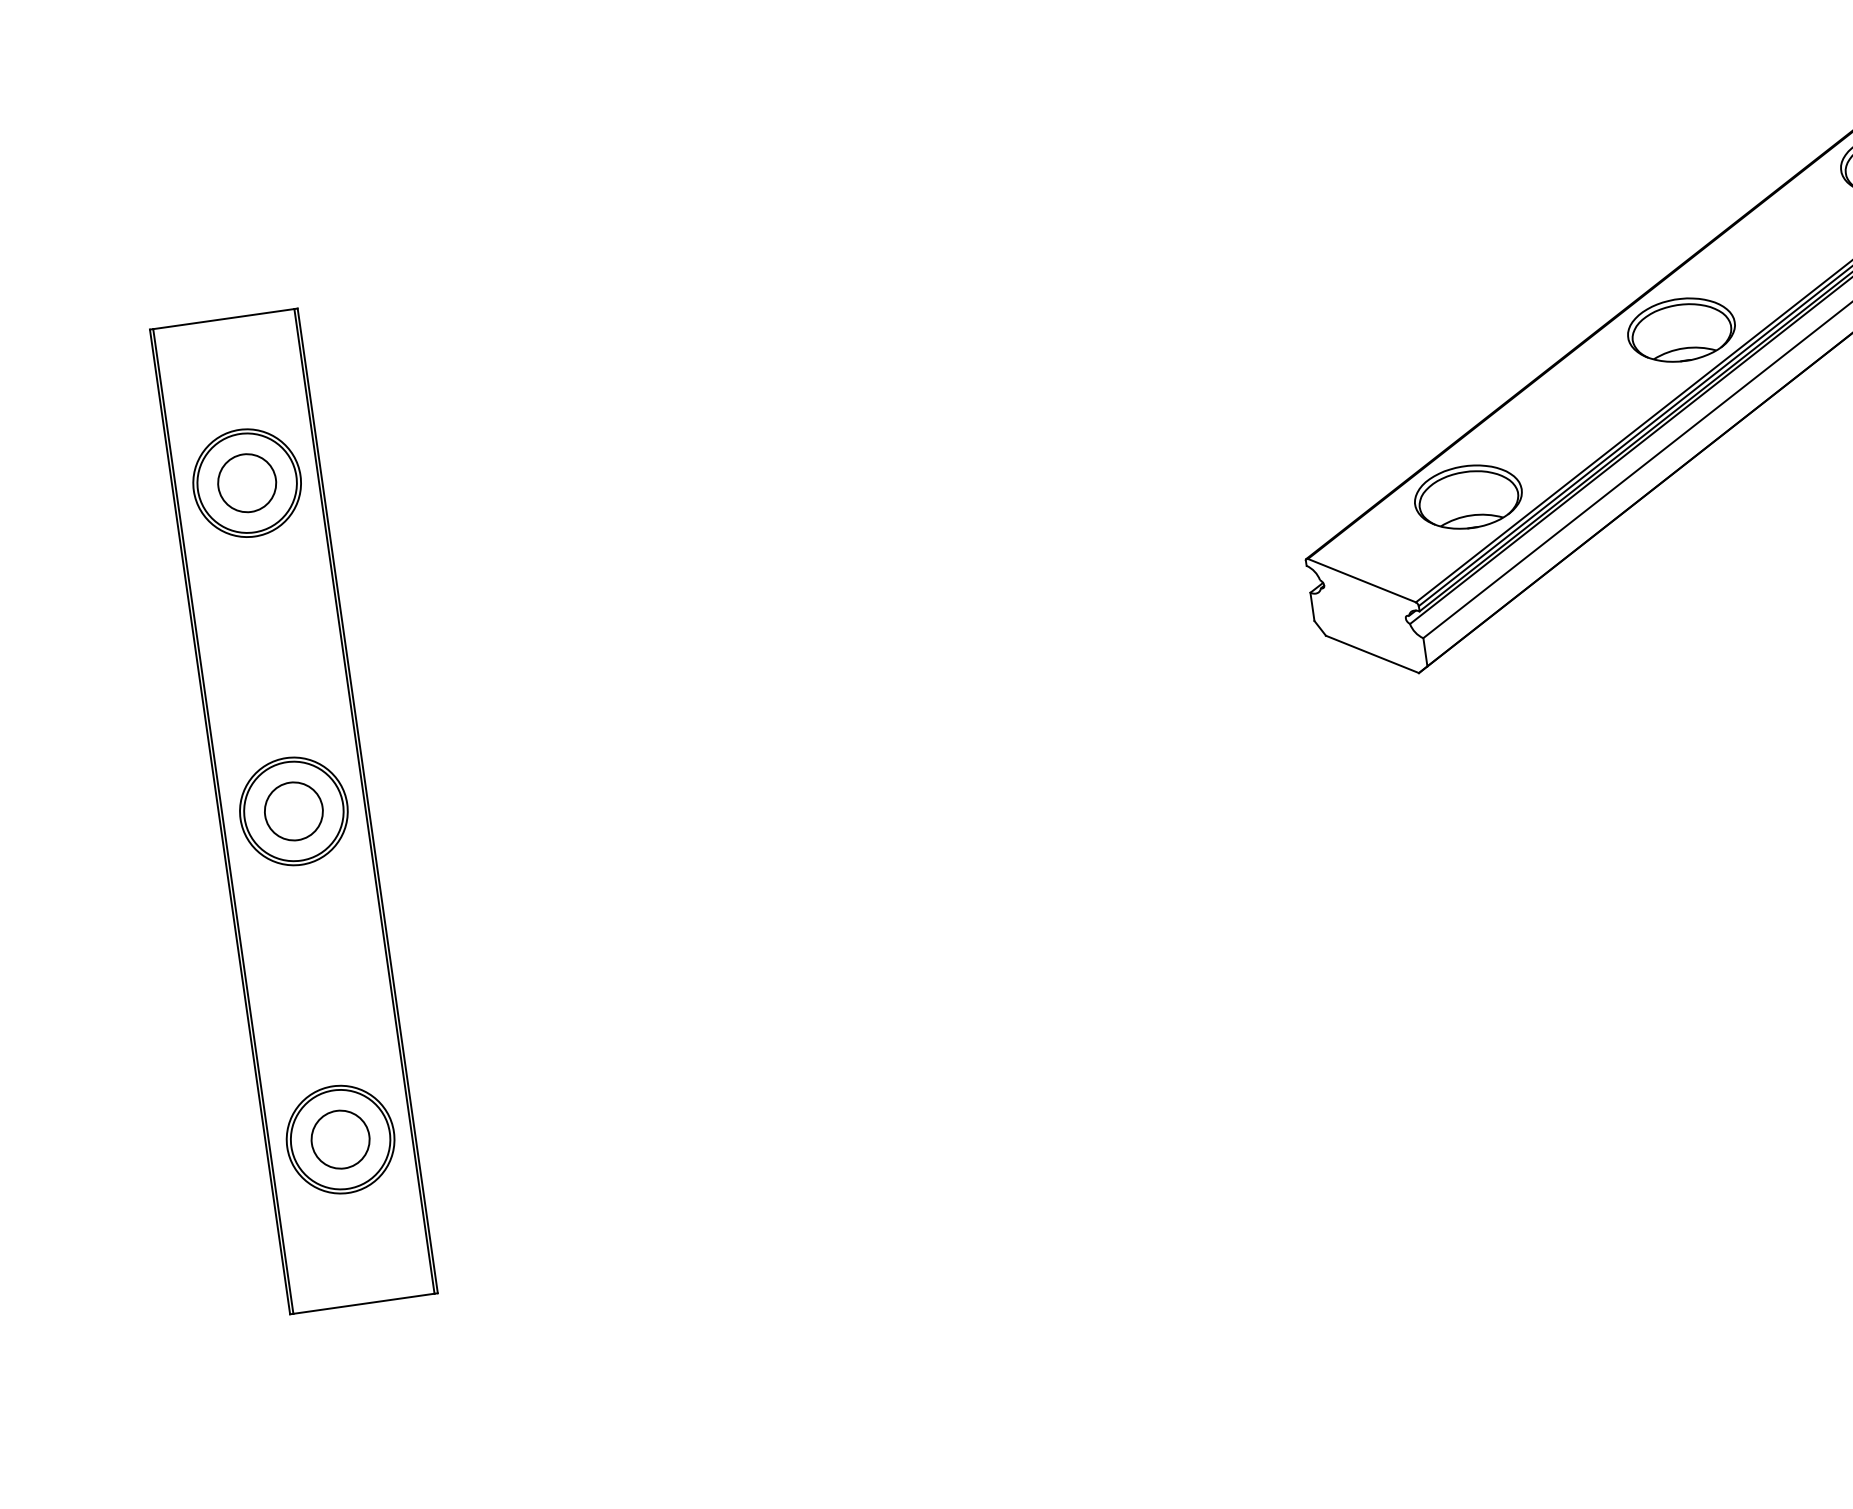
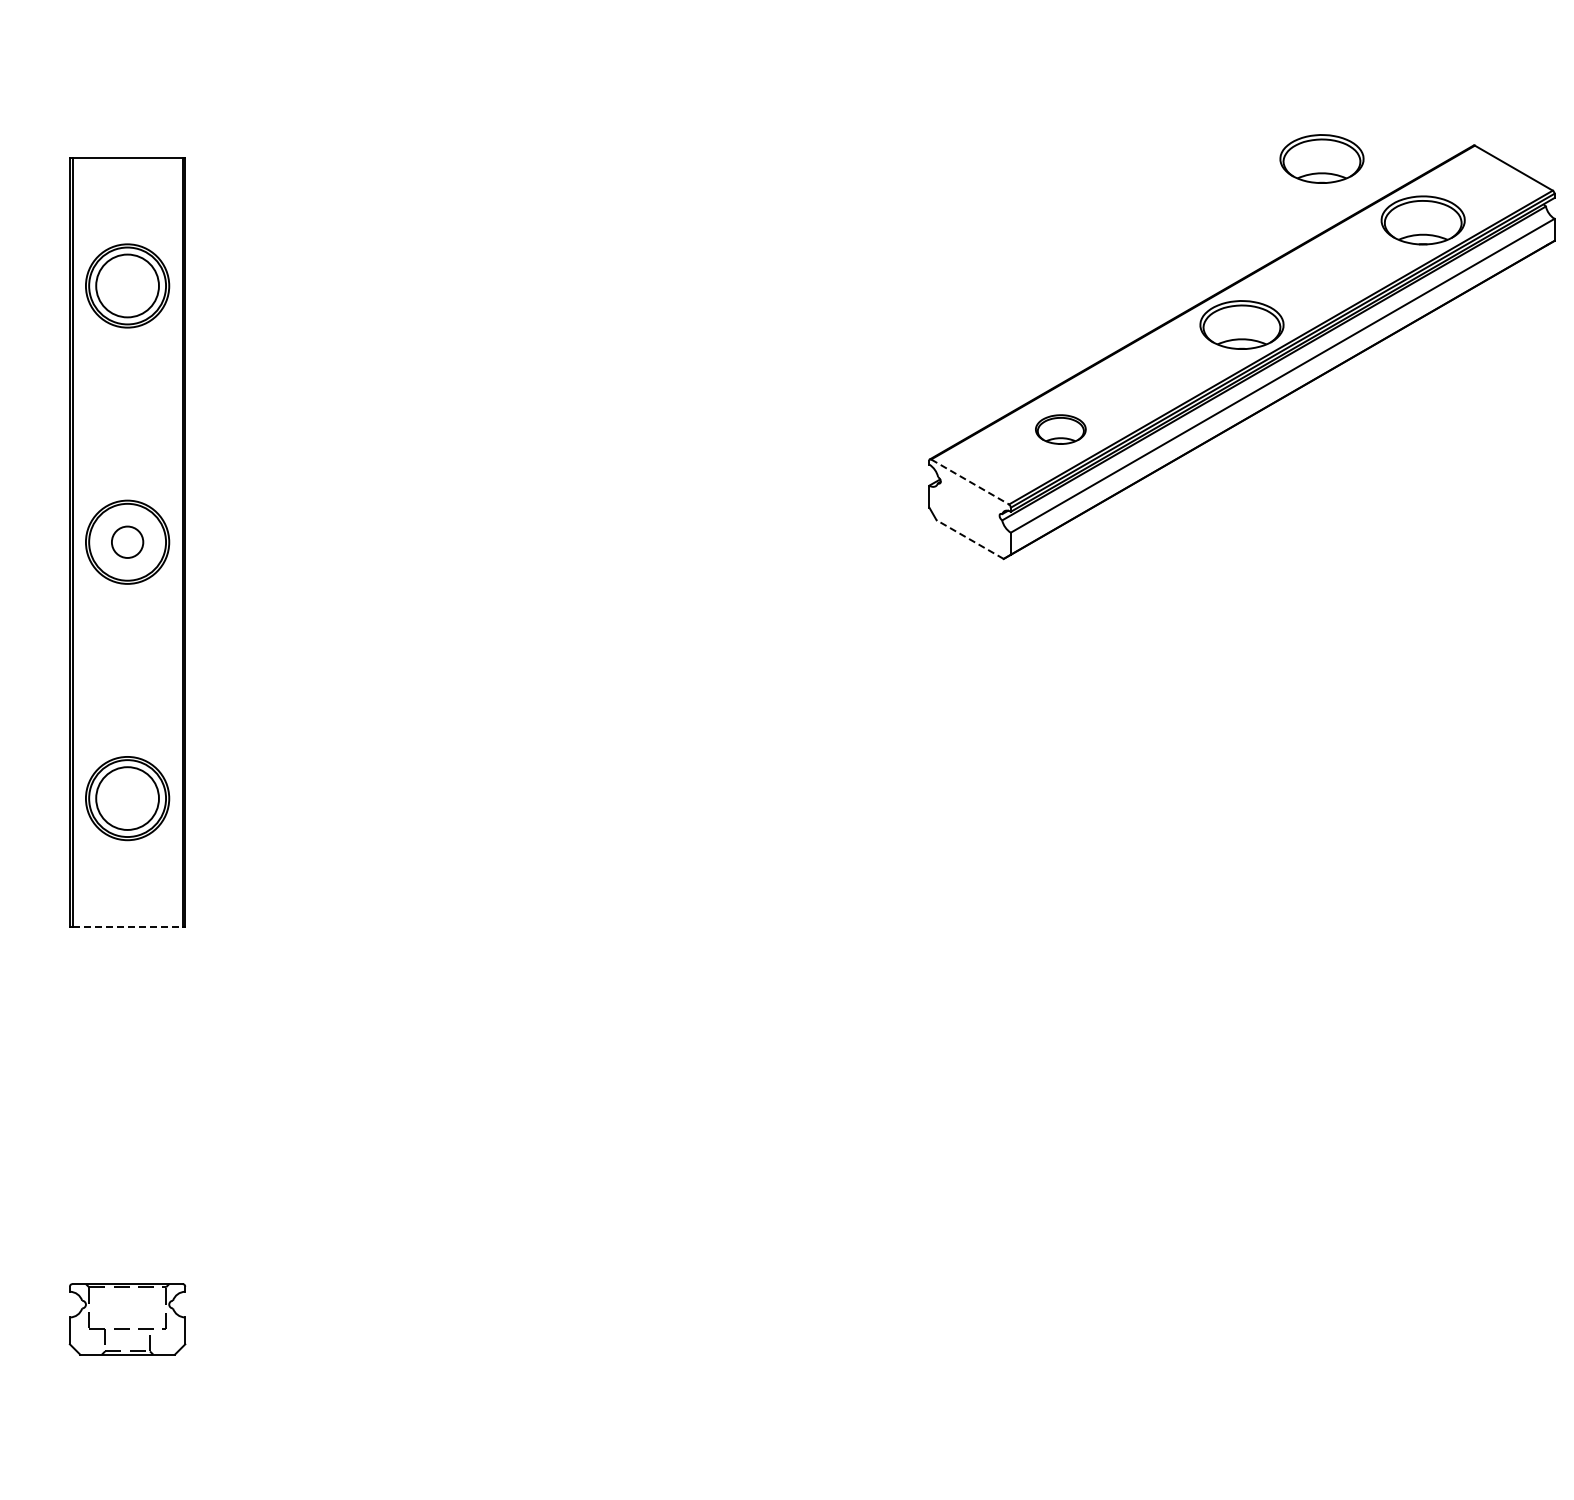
part: (1752, 102) -> (1321, 158), added
circle: (246, 482) -> (127, 285), size x1.4
part: (1468, 496) -> (1060, 429), size x0.6
line: (1362, 579) -> (970, 481), solid -> dashed
line: (1372, 654) -> (970, 539), solid -> dashed
circle: (293, 810) -> (127, 541), size x0.7
circle: (340, 1139) -> (127, 798), size x1.4
line: (365, 1303) -> (128, 926), solid -> dashed

